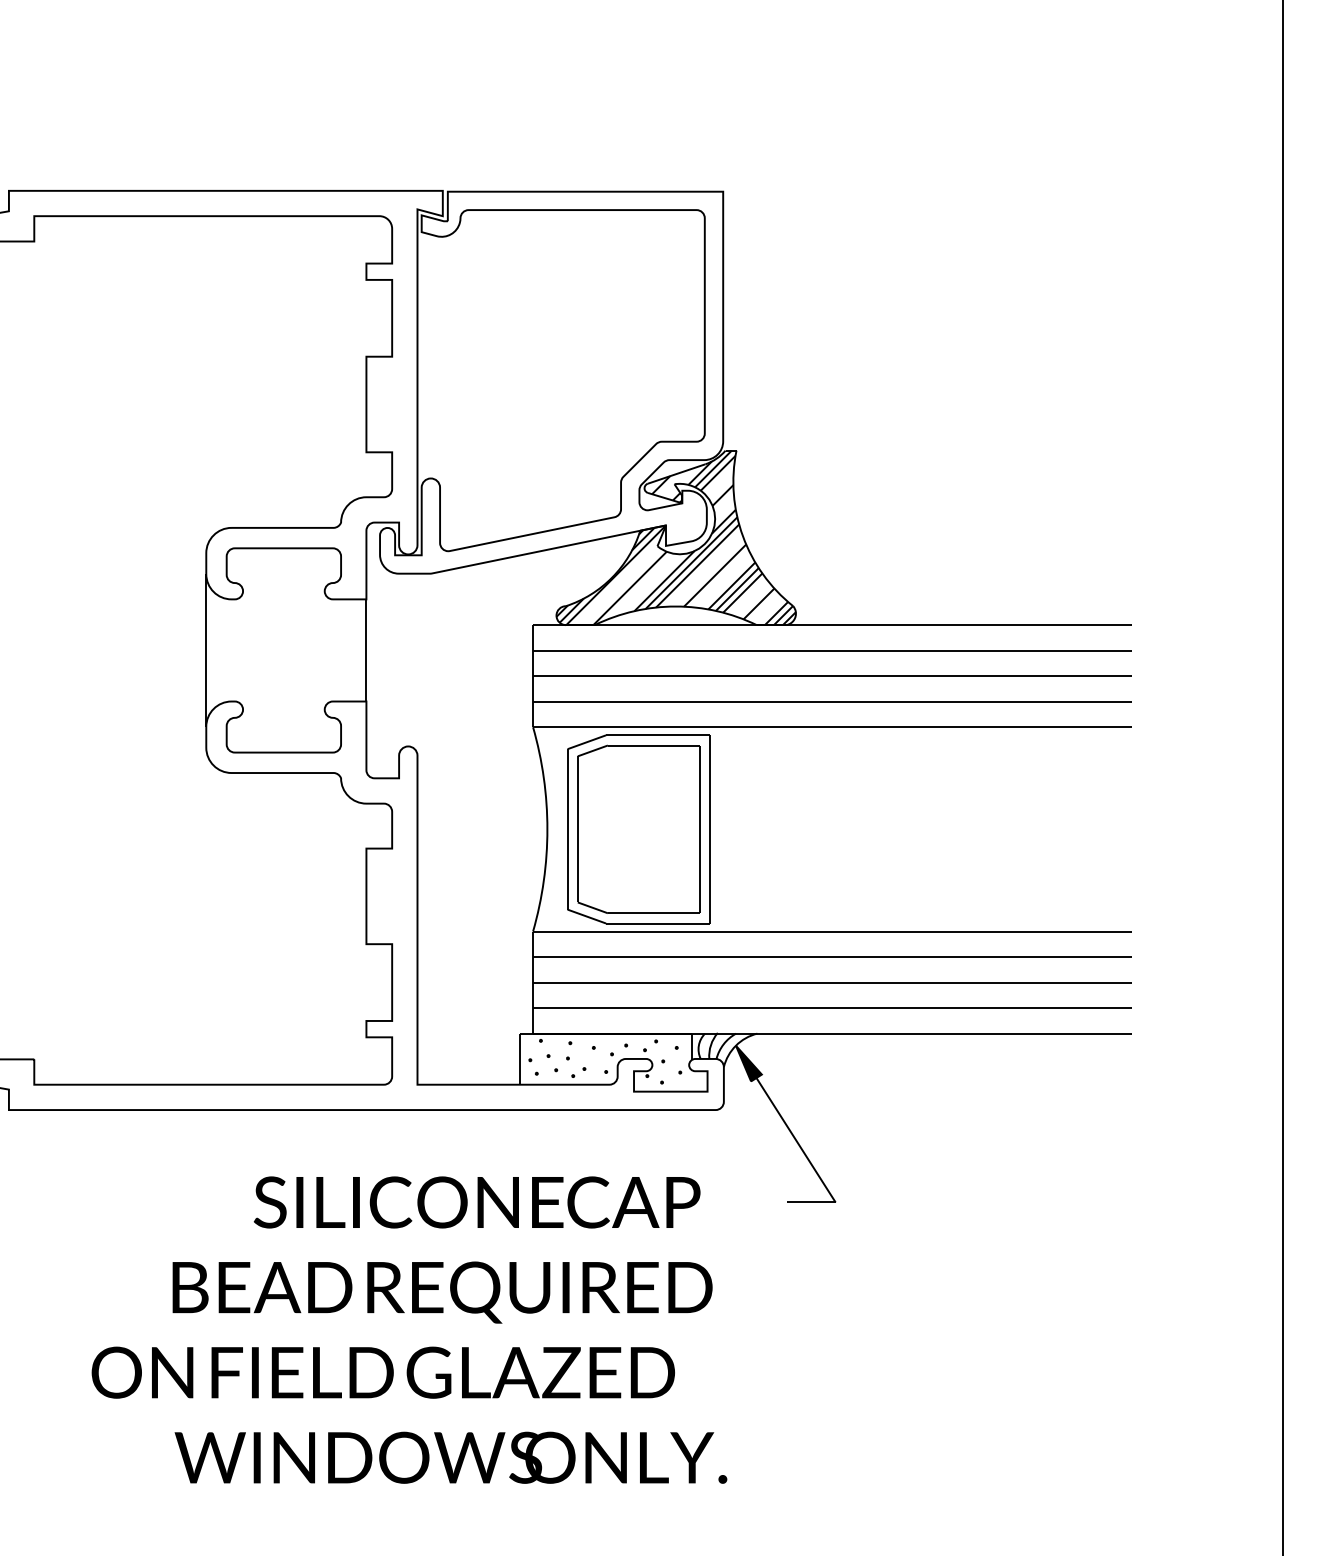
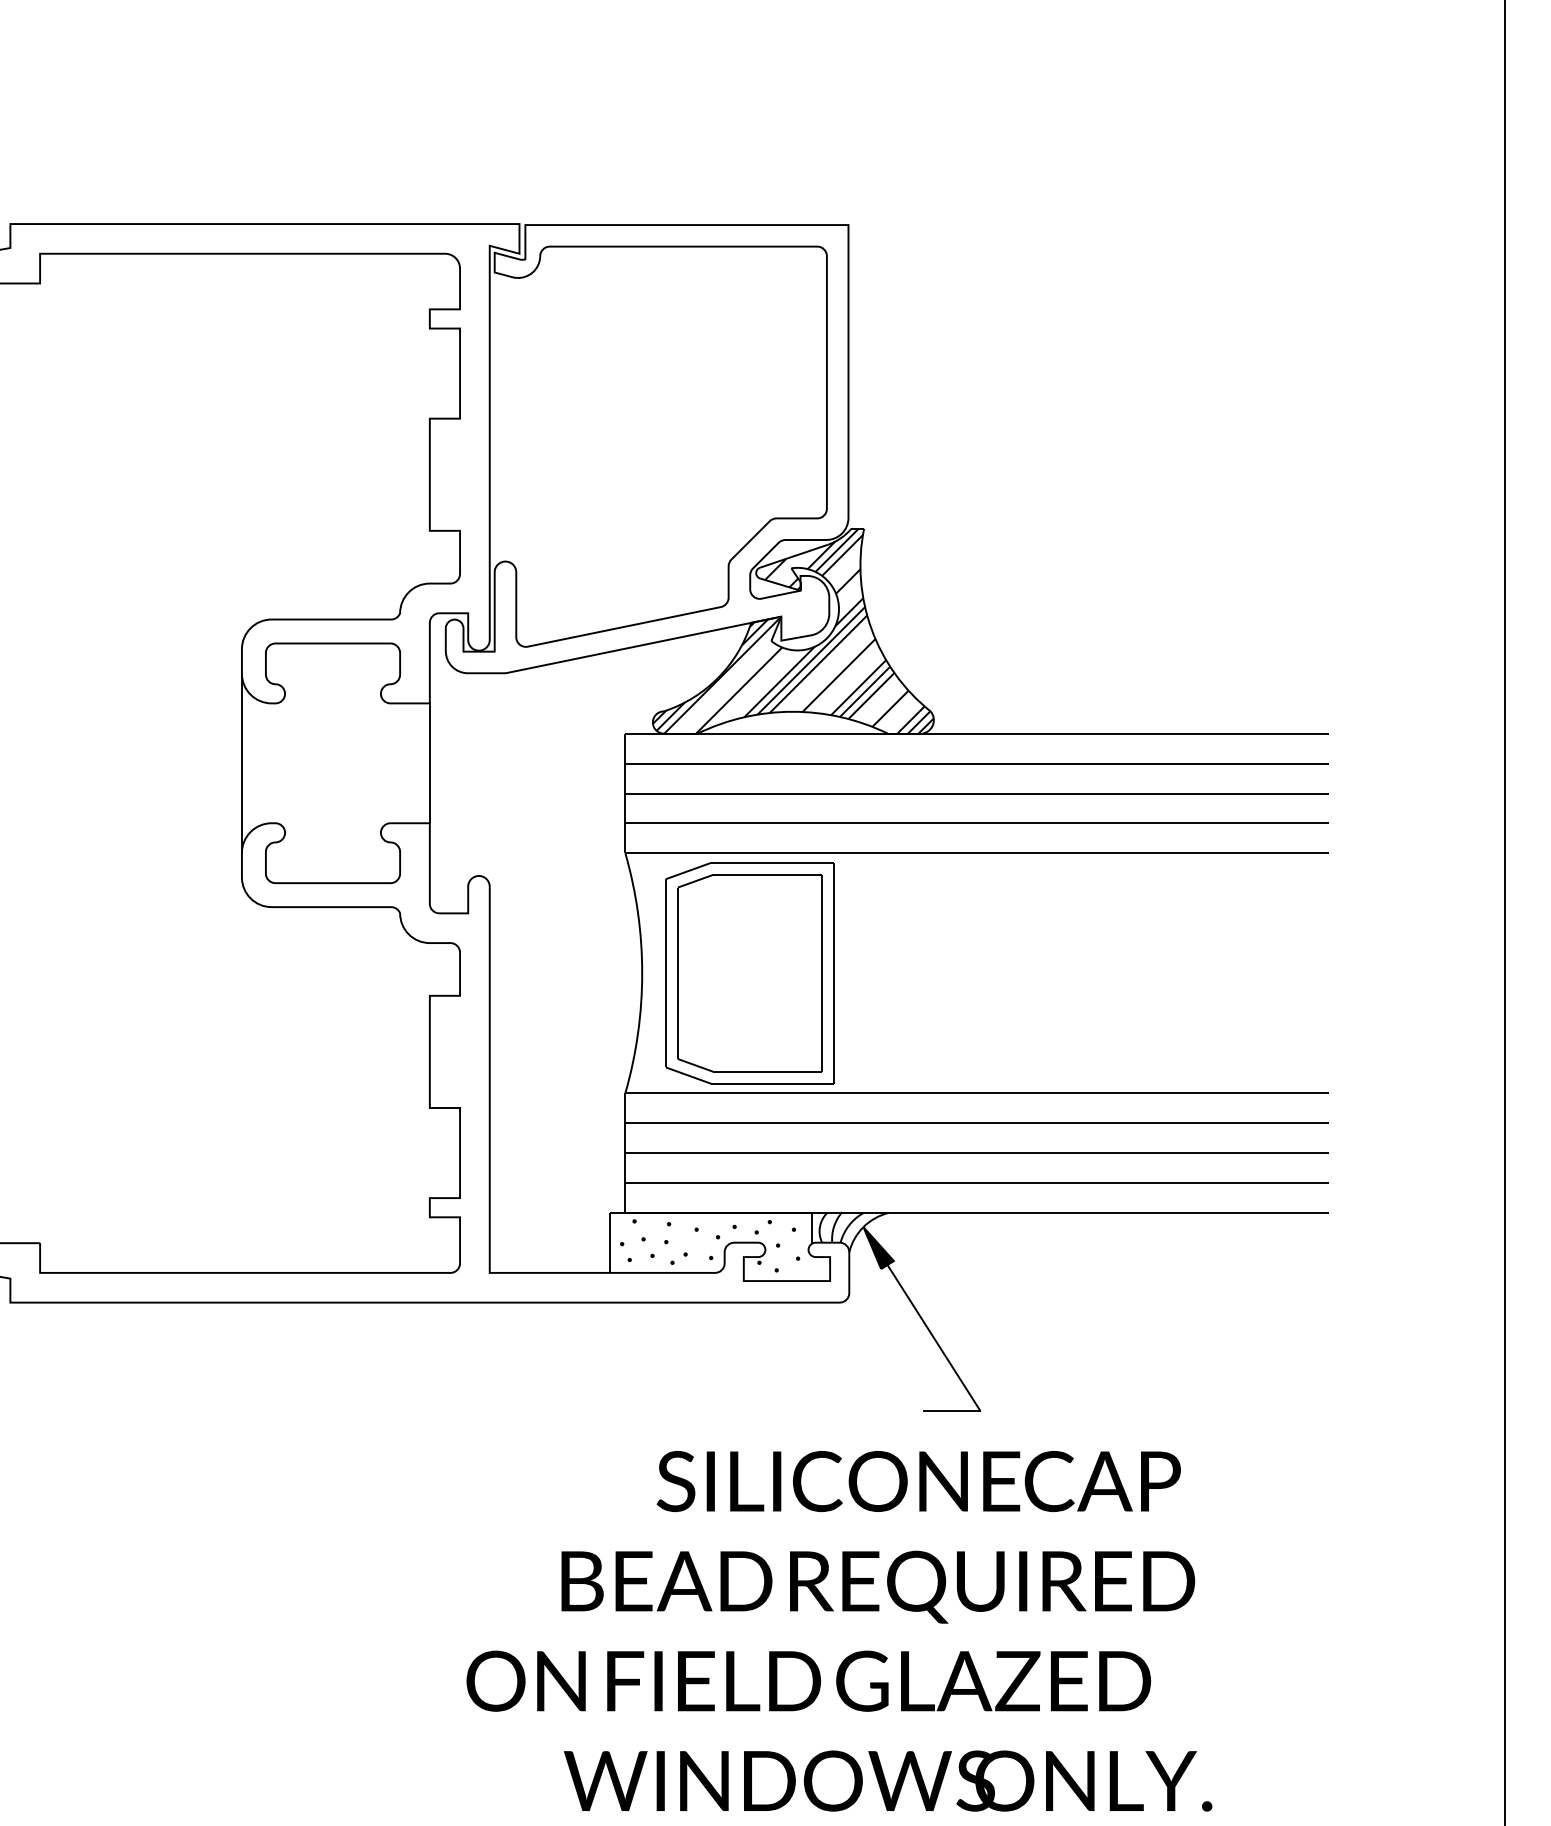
text: (409, 1329) -> (839, 1630), moved

